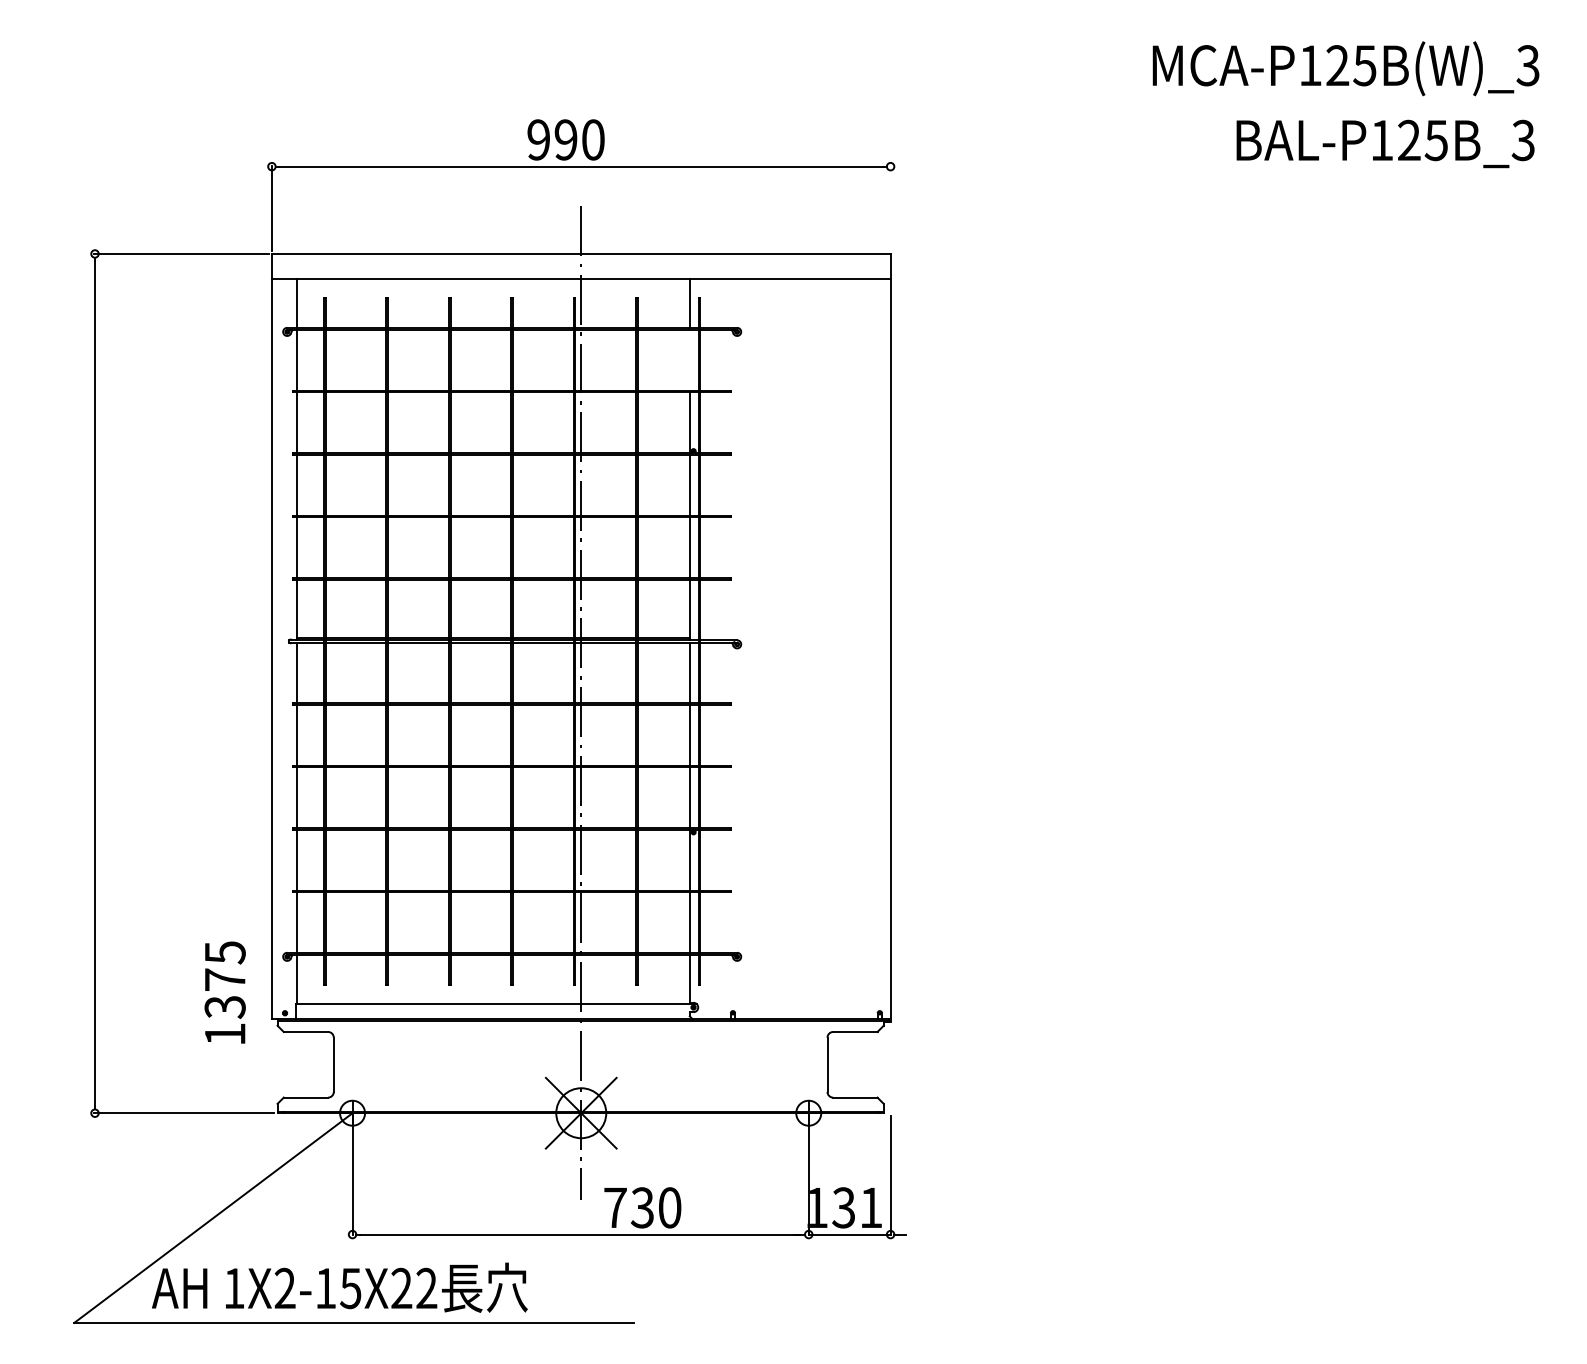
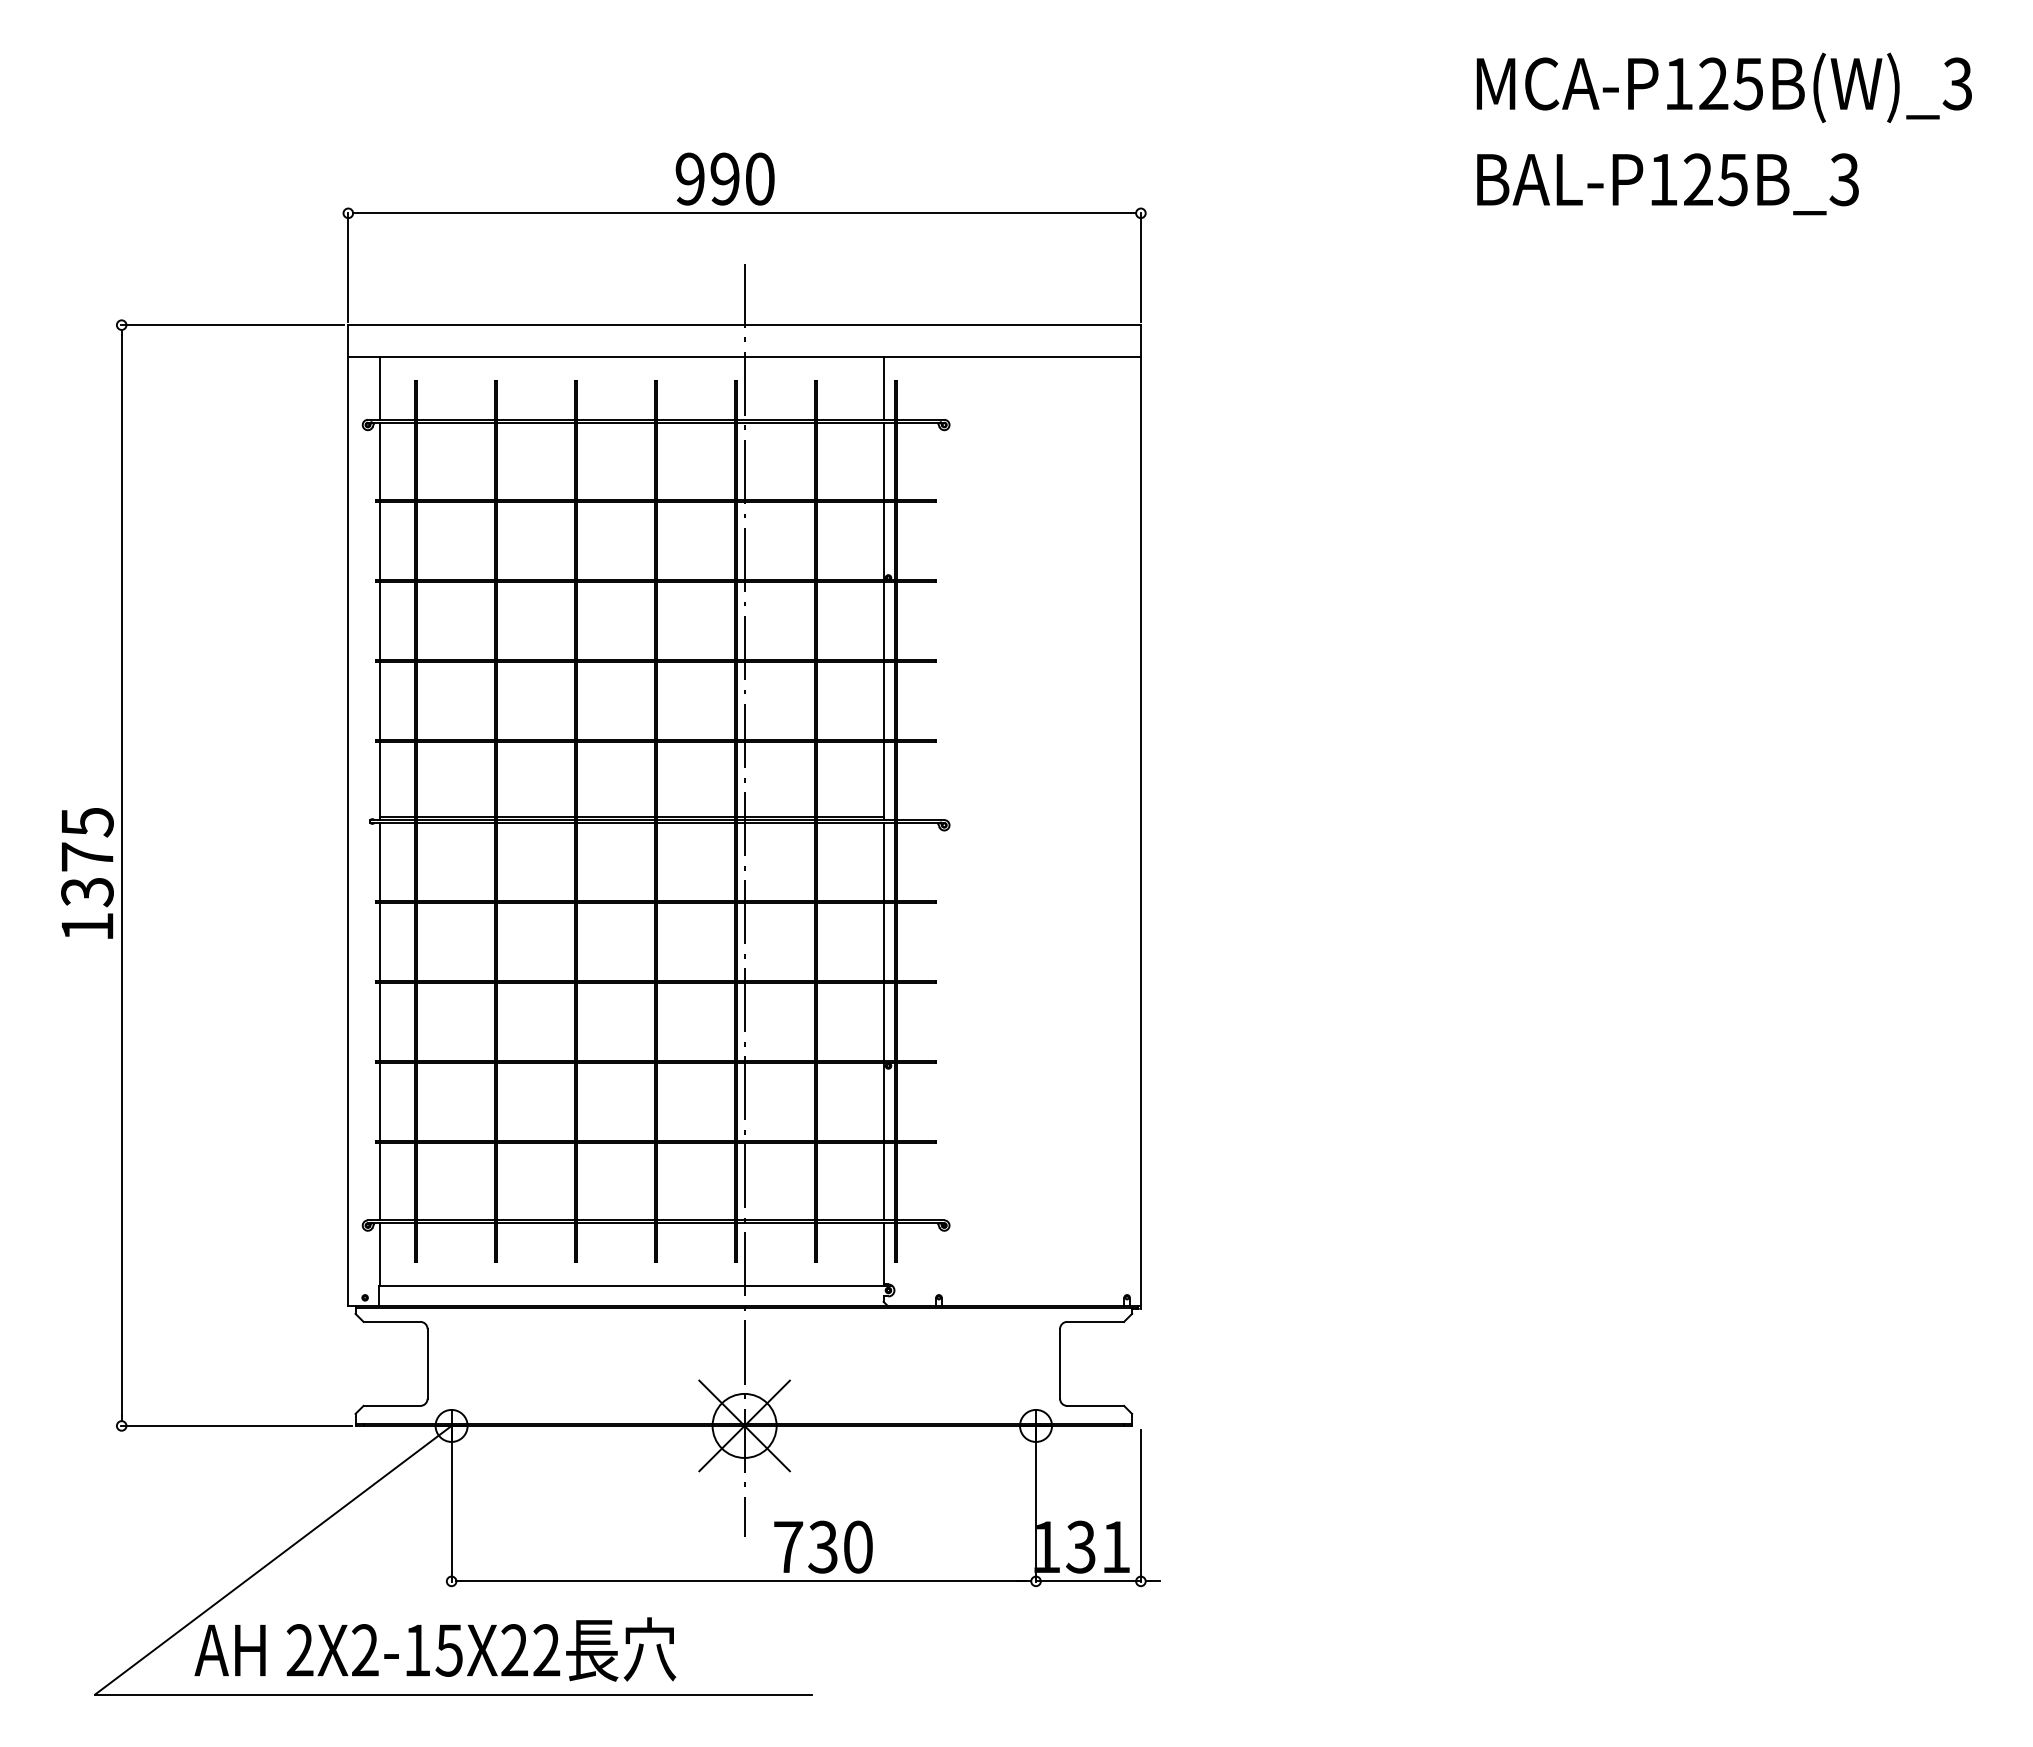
text: (1385, 144) -> (1667, 184), moved
line: (890, 208) -> (1140, 266), added
line: (689, 360) -> (883, 461), added
text: (225, 992) -> (87, 873), moved
text: (233, 1288) -> (299, 1650), 1X2-15X22 -> 2X2-15X22

